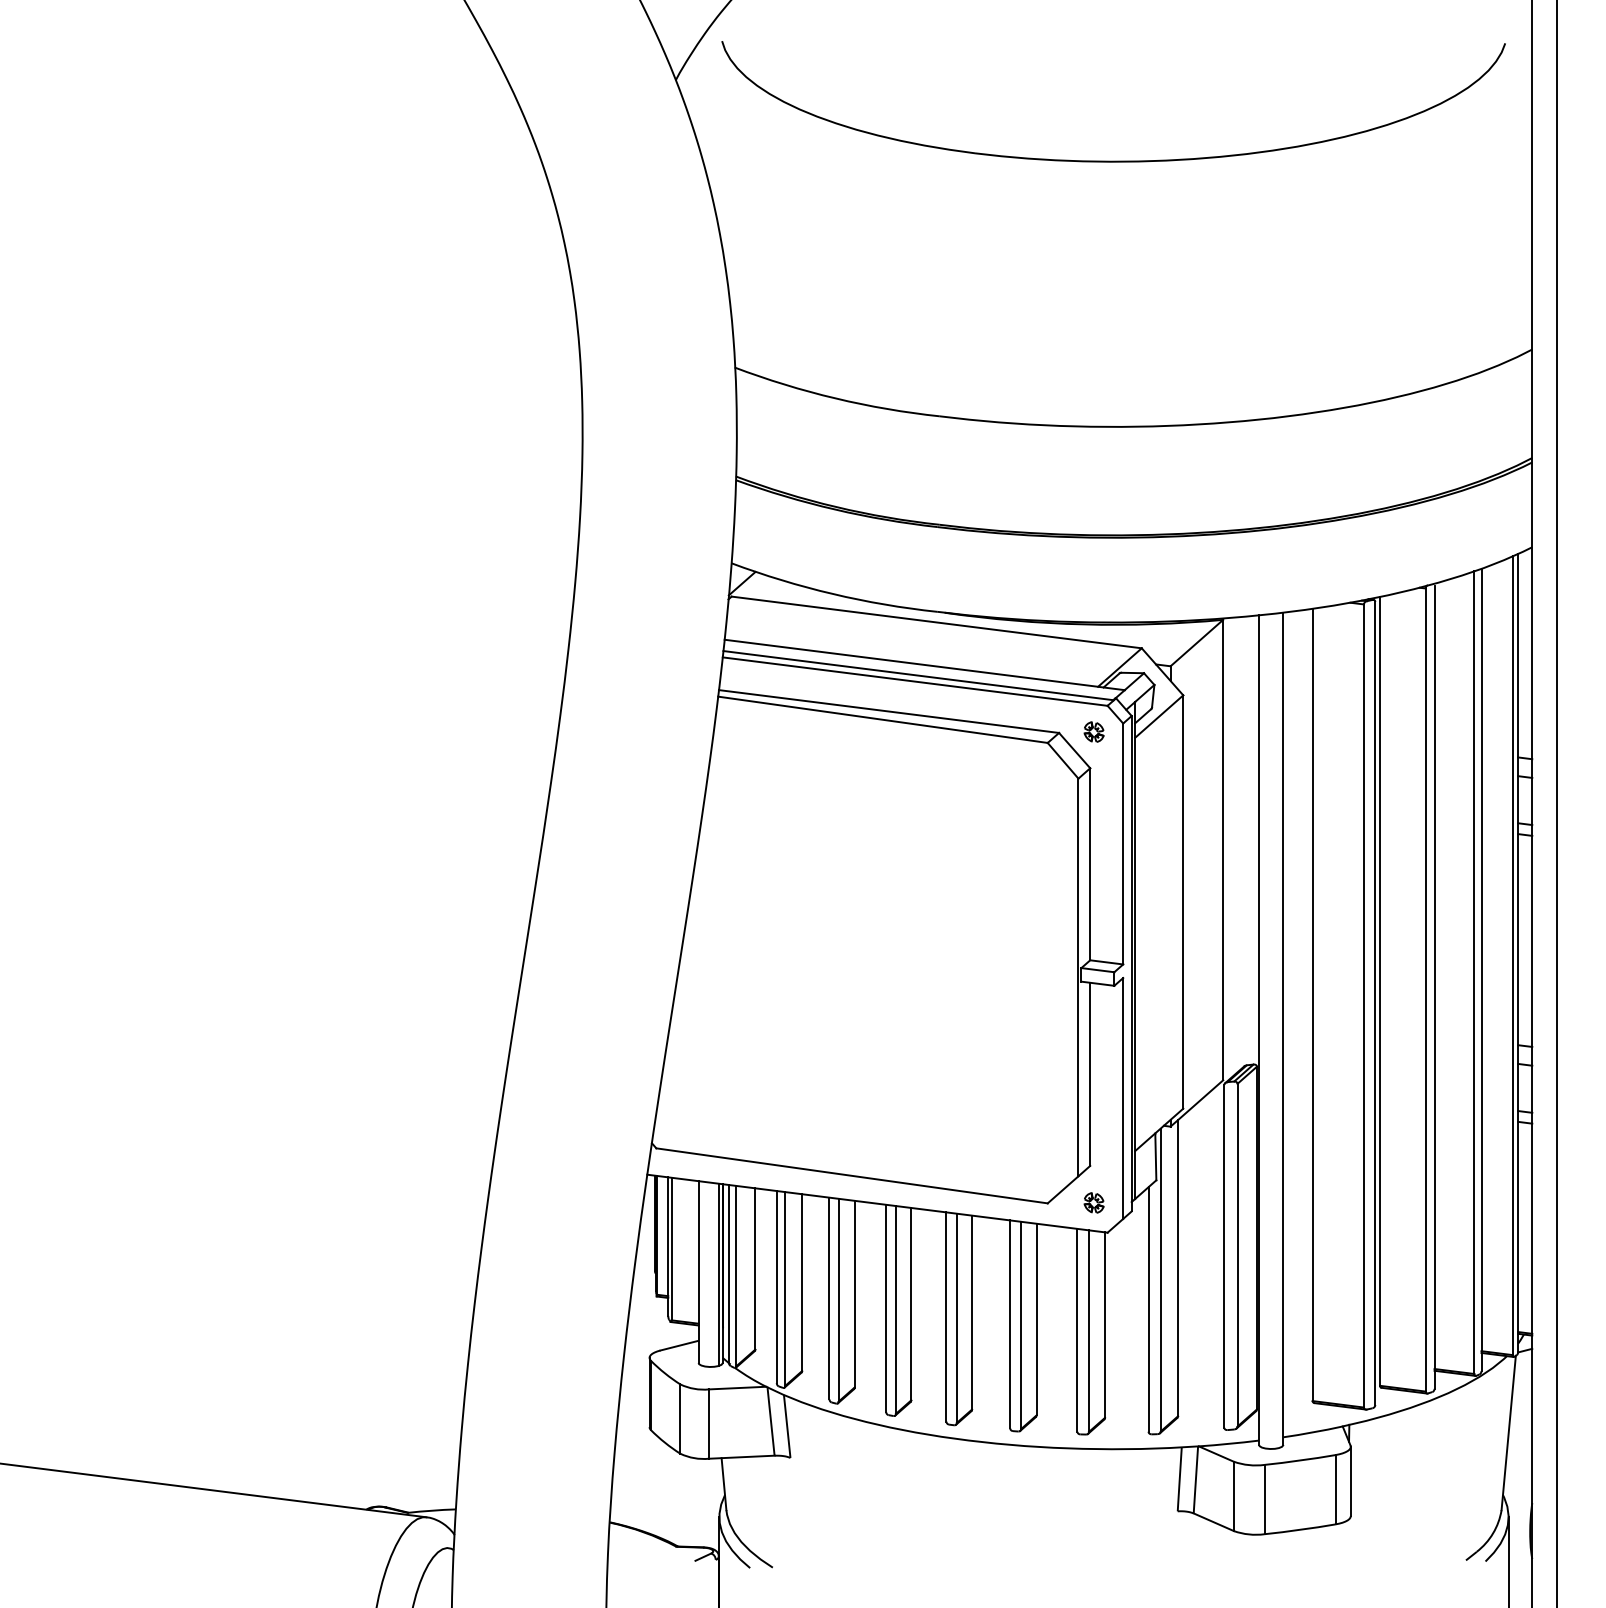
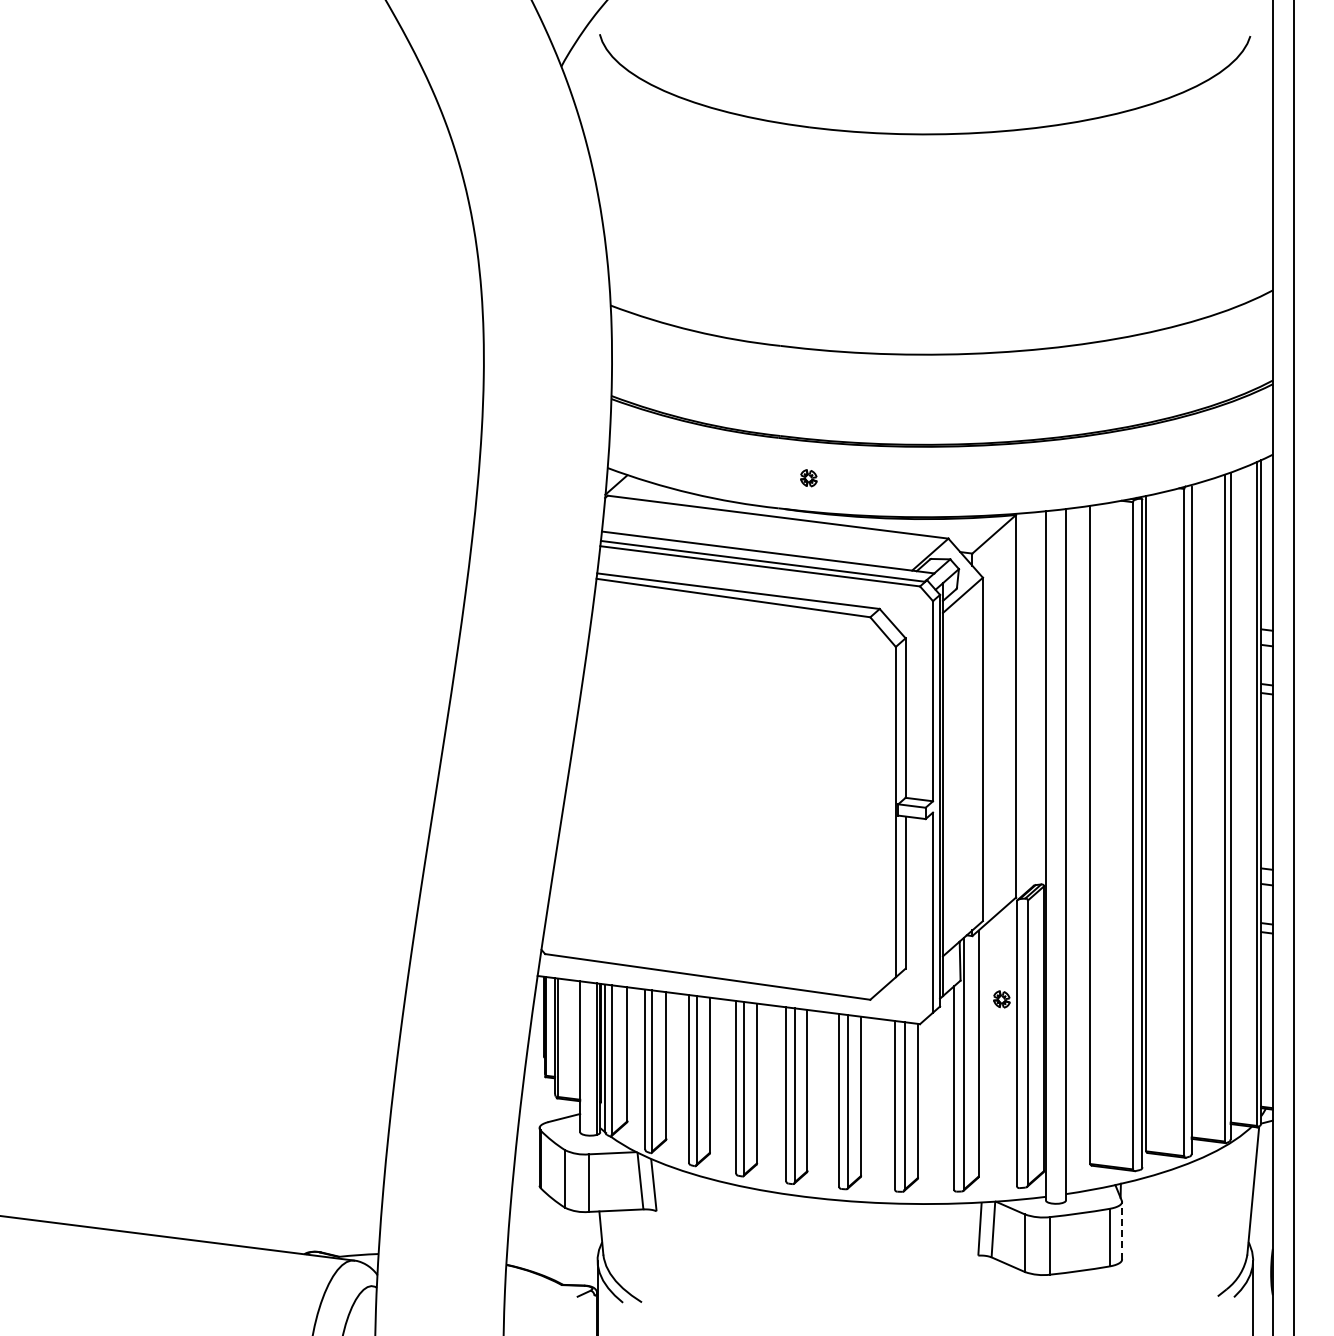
part: (1093, 732) -> (808, 478), moved
part: (1093, 1203) -> (1001, 999), moved
line: (1351, 1481) -> (1122, 1230), solid -> dashed

